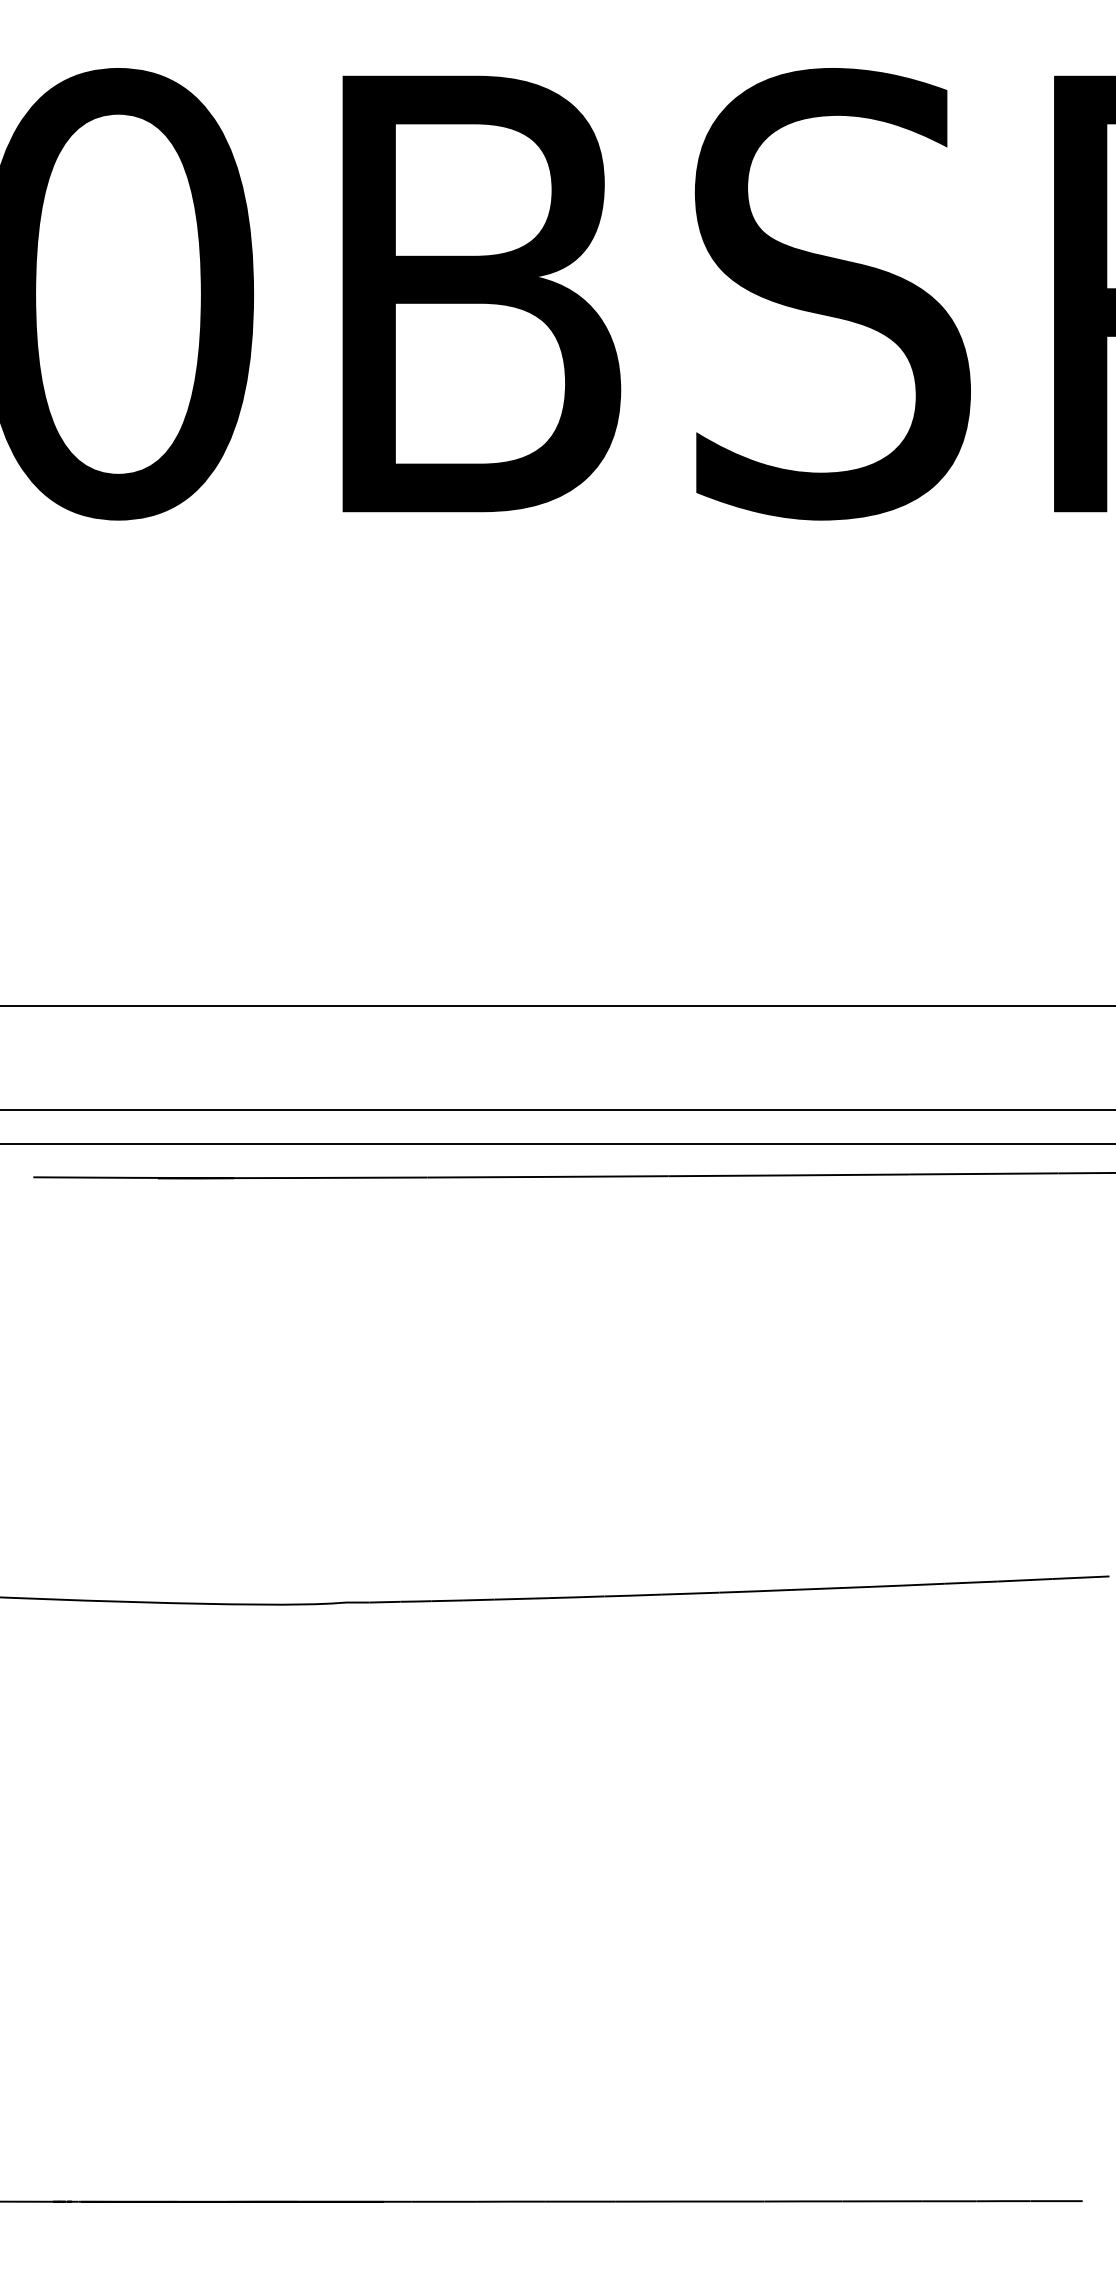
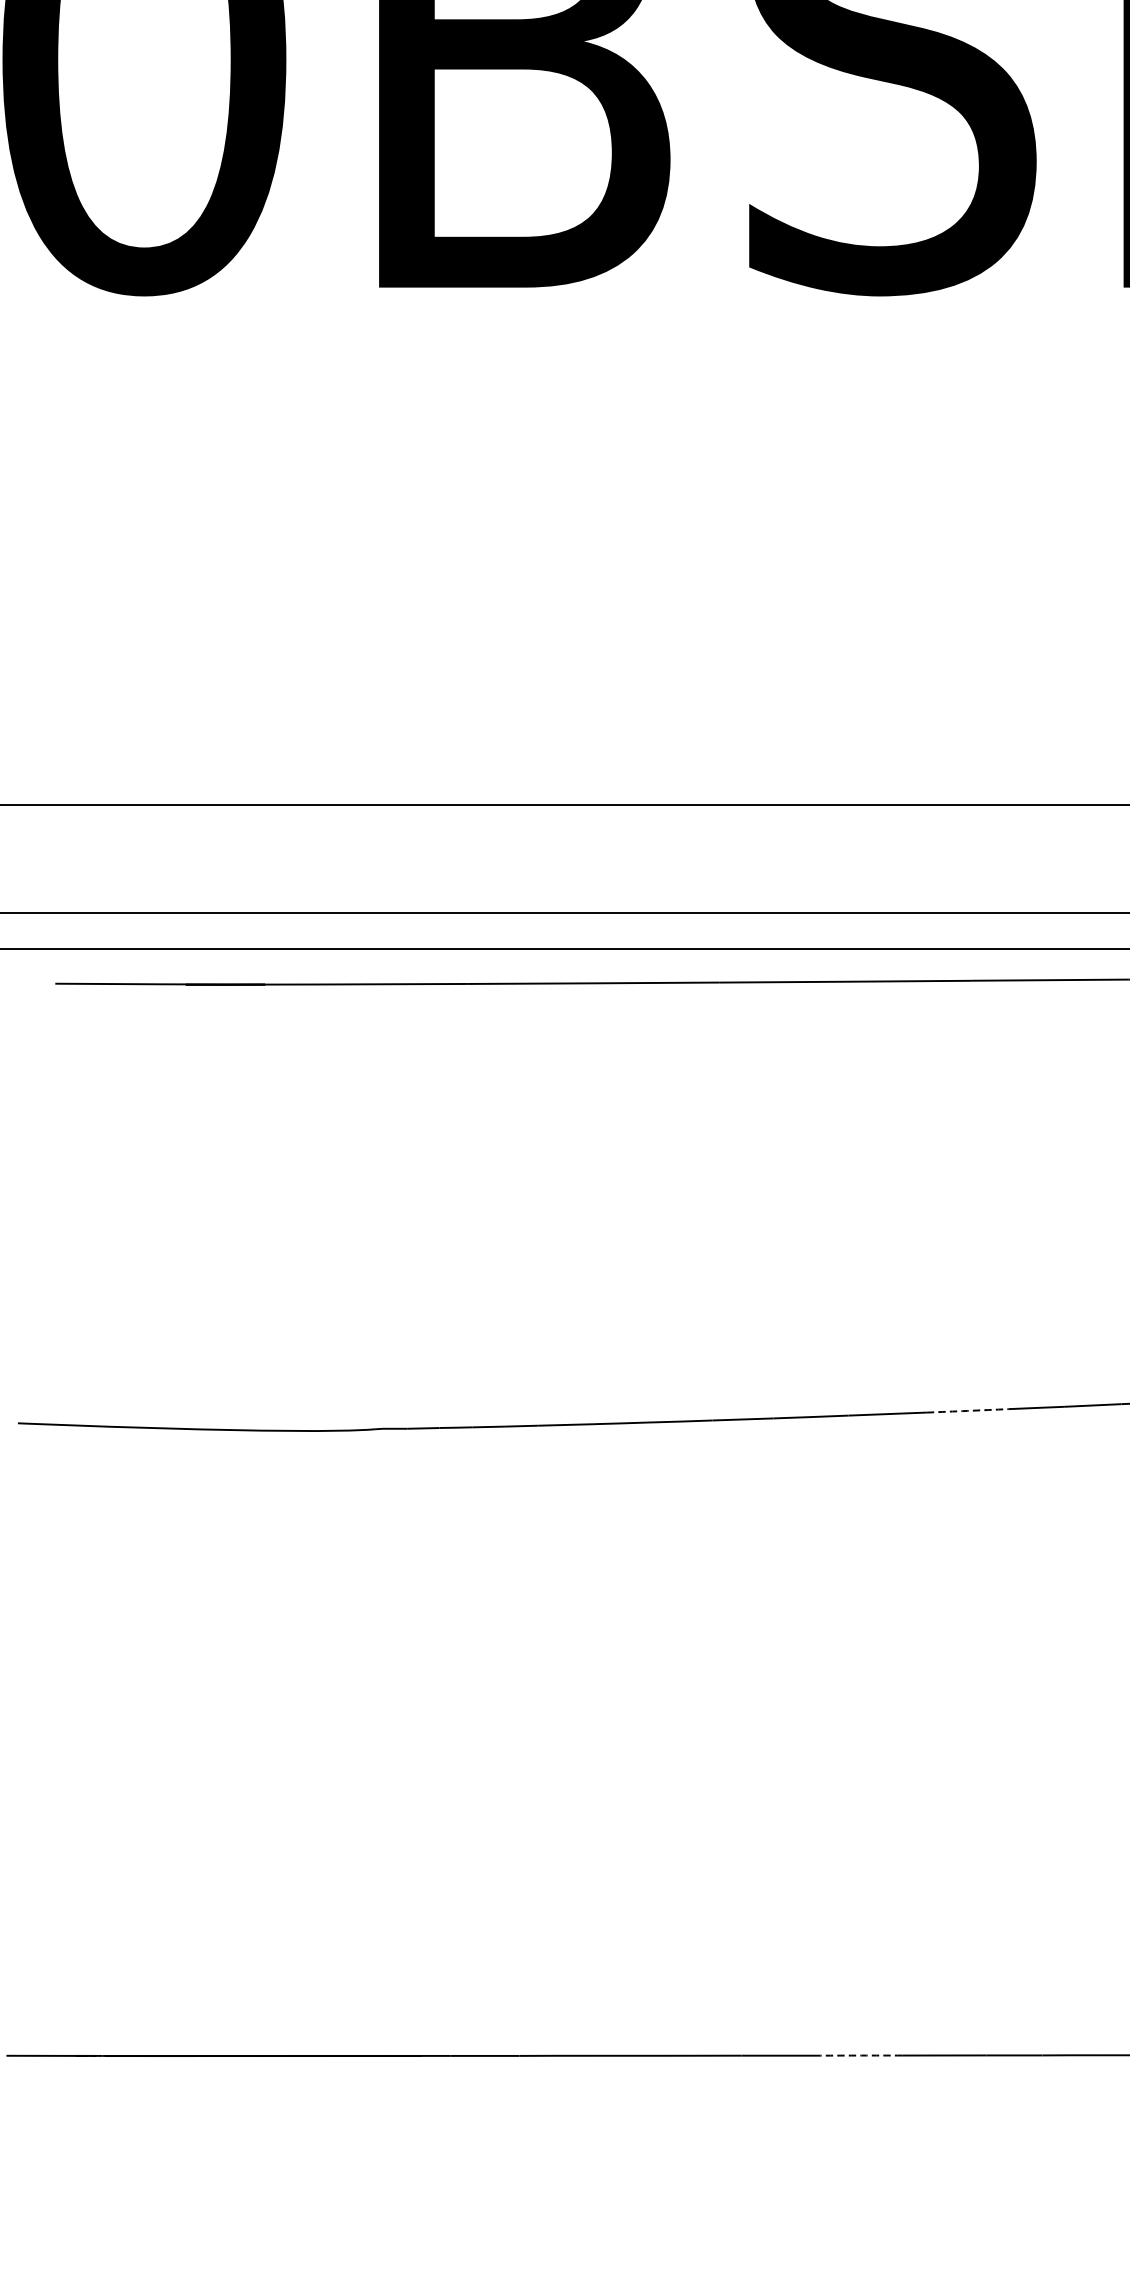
arc: (905, 1585) -> (968, 1410), solid -> dashed
arc: (803, 2201) -> (861, 2055), solid -> dashed

